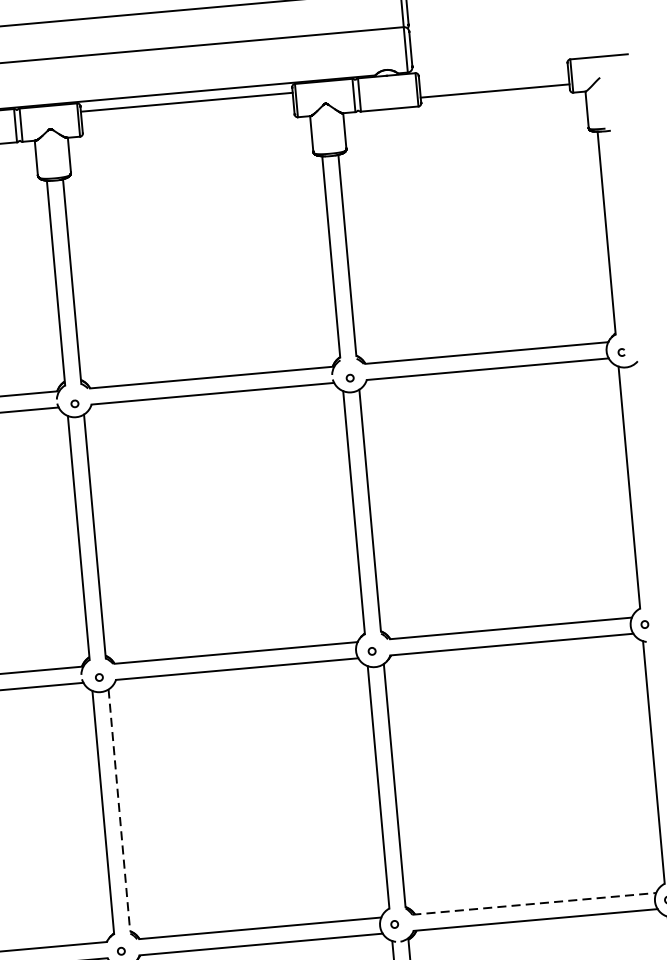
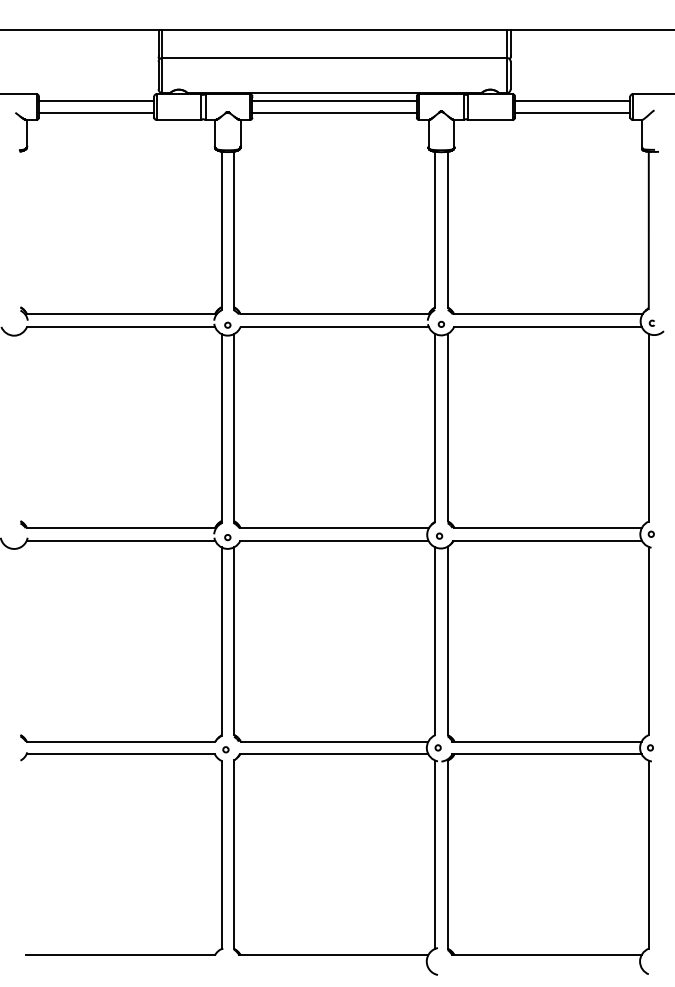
line: (493, 74) -> (572, 100), added
line: (188, 118) -> (334, 113), added
line: (119, 810) -> (234, 641), dashed -> solid
line: (533, 903) -> (546, 741), dashed -> solid

